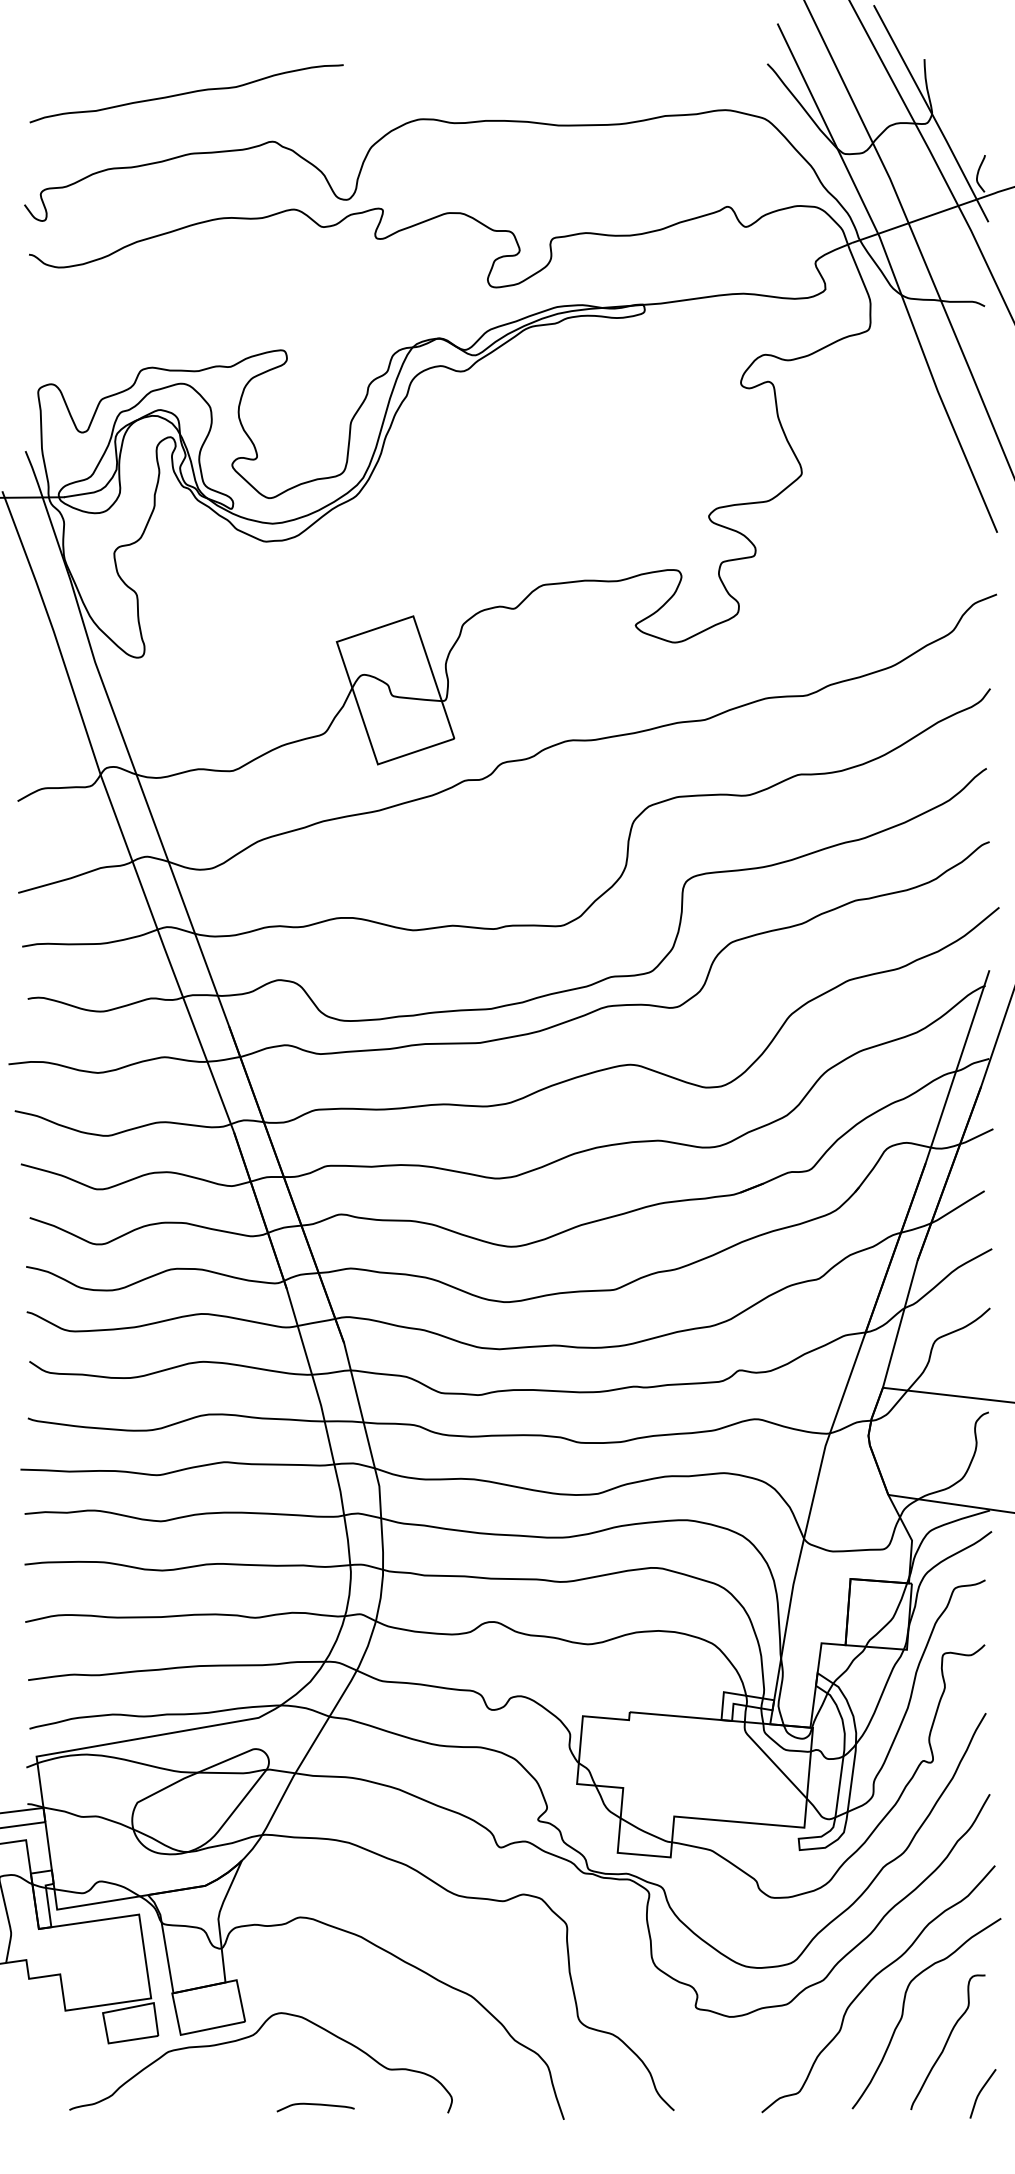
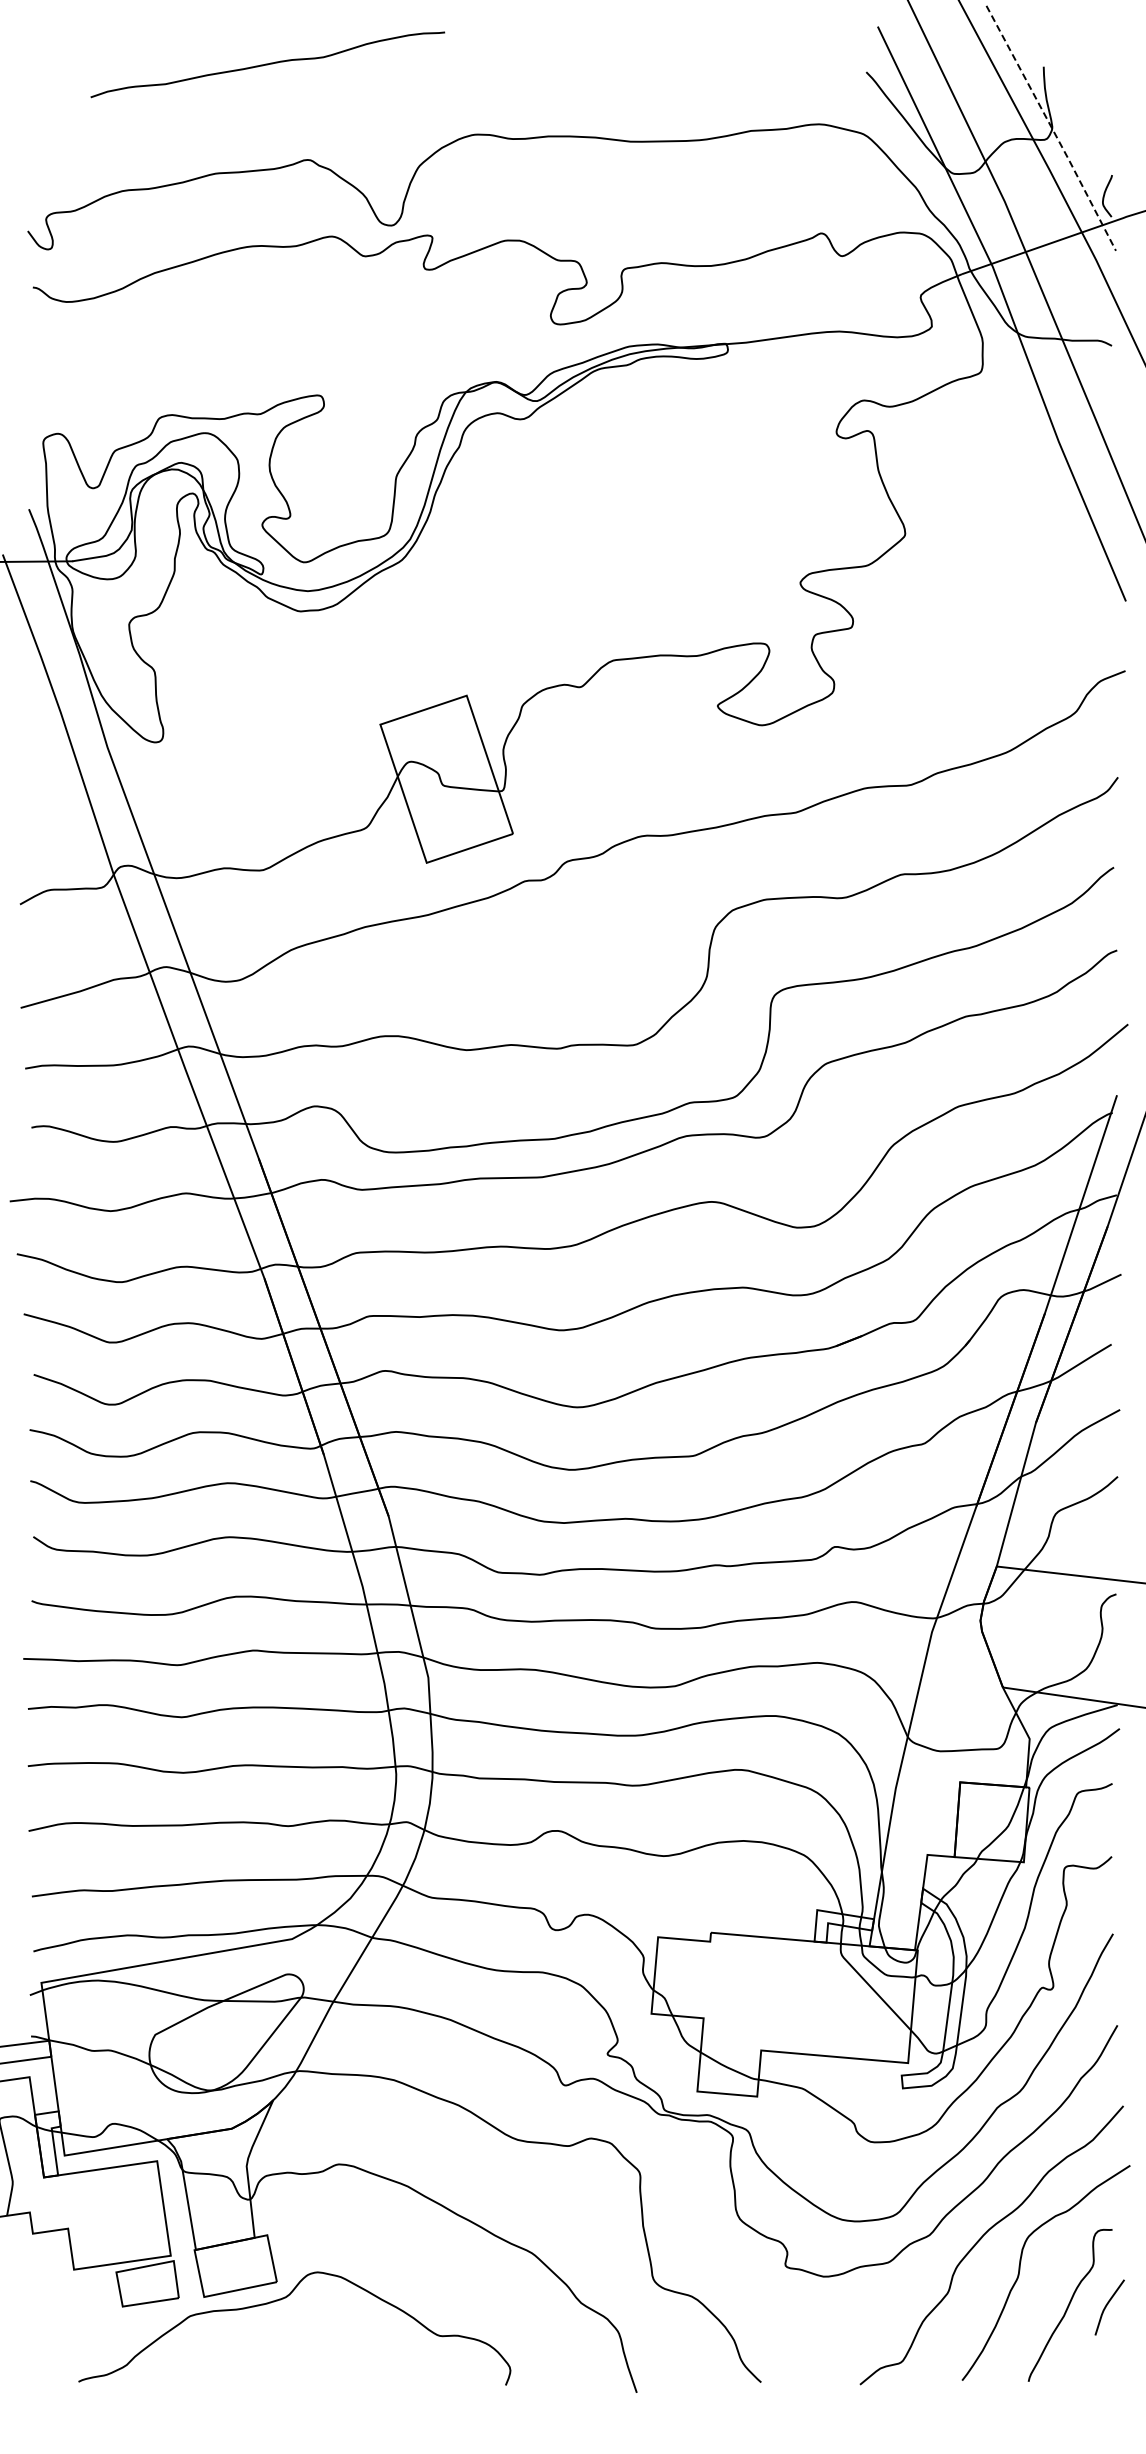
curve: (186, 93) -> (267, 64), moved
line: (932, 113) -> (1052, 128), solid -> dashed
curve: (981, 2092) -> (1107, 2305), moved
curve: (315, 2105) -> (356, 2376), removed

